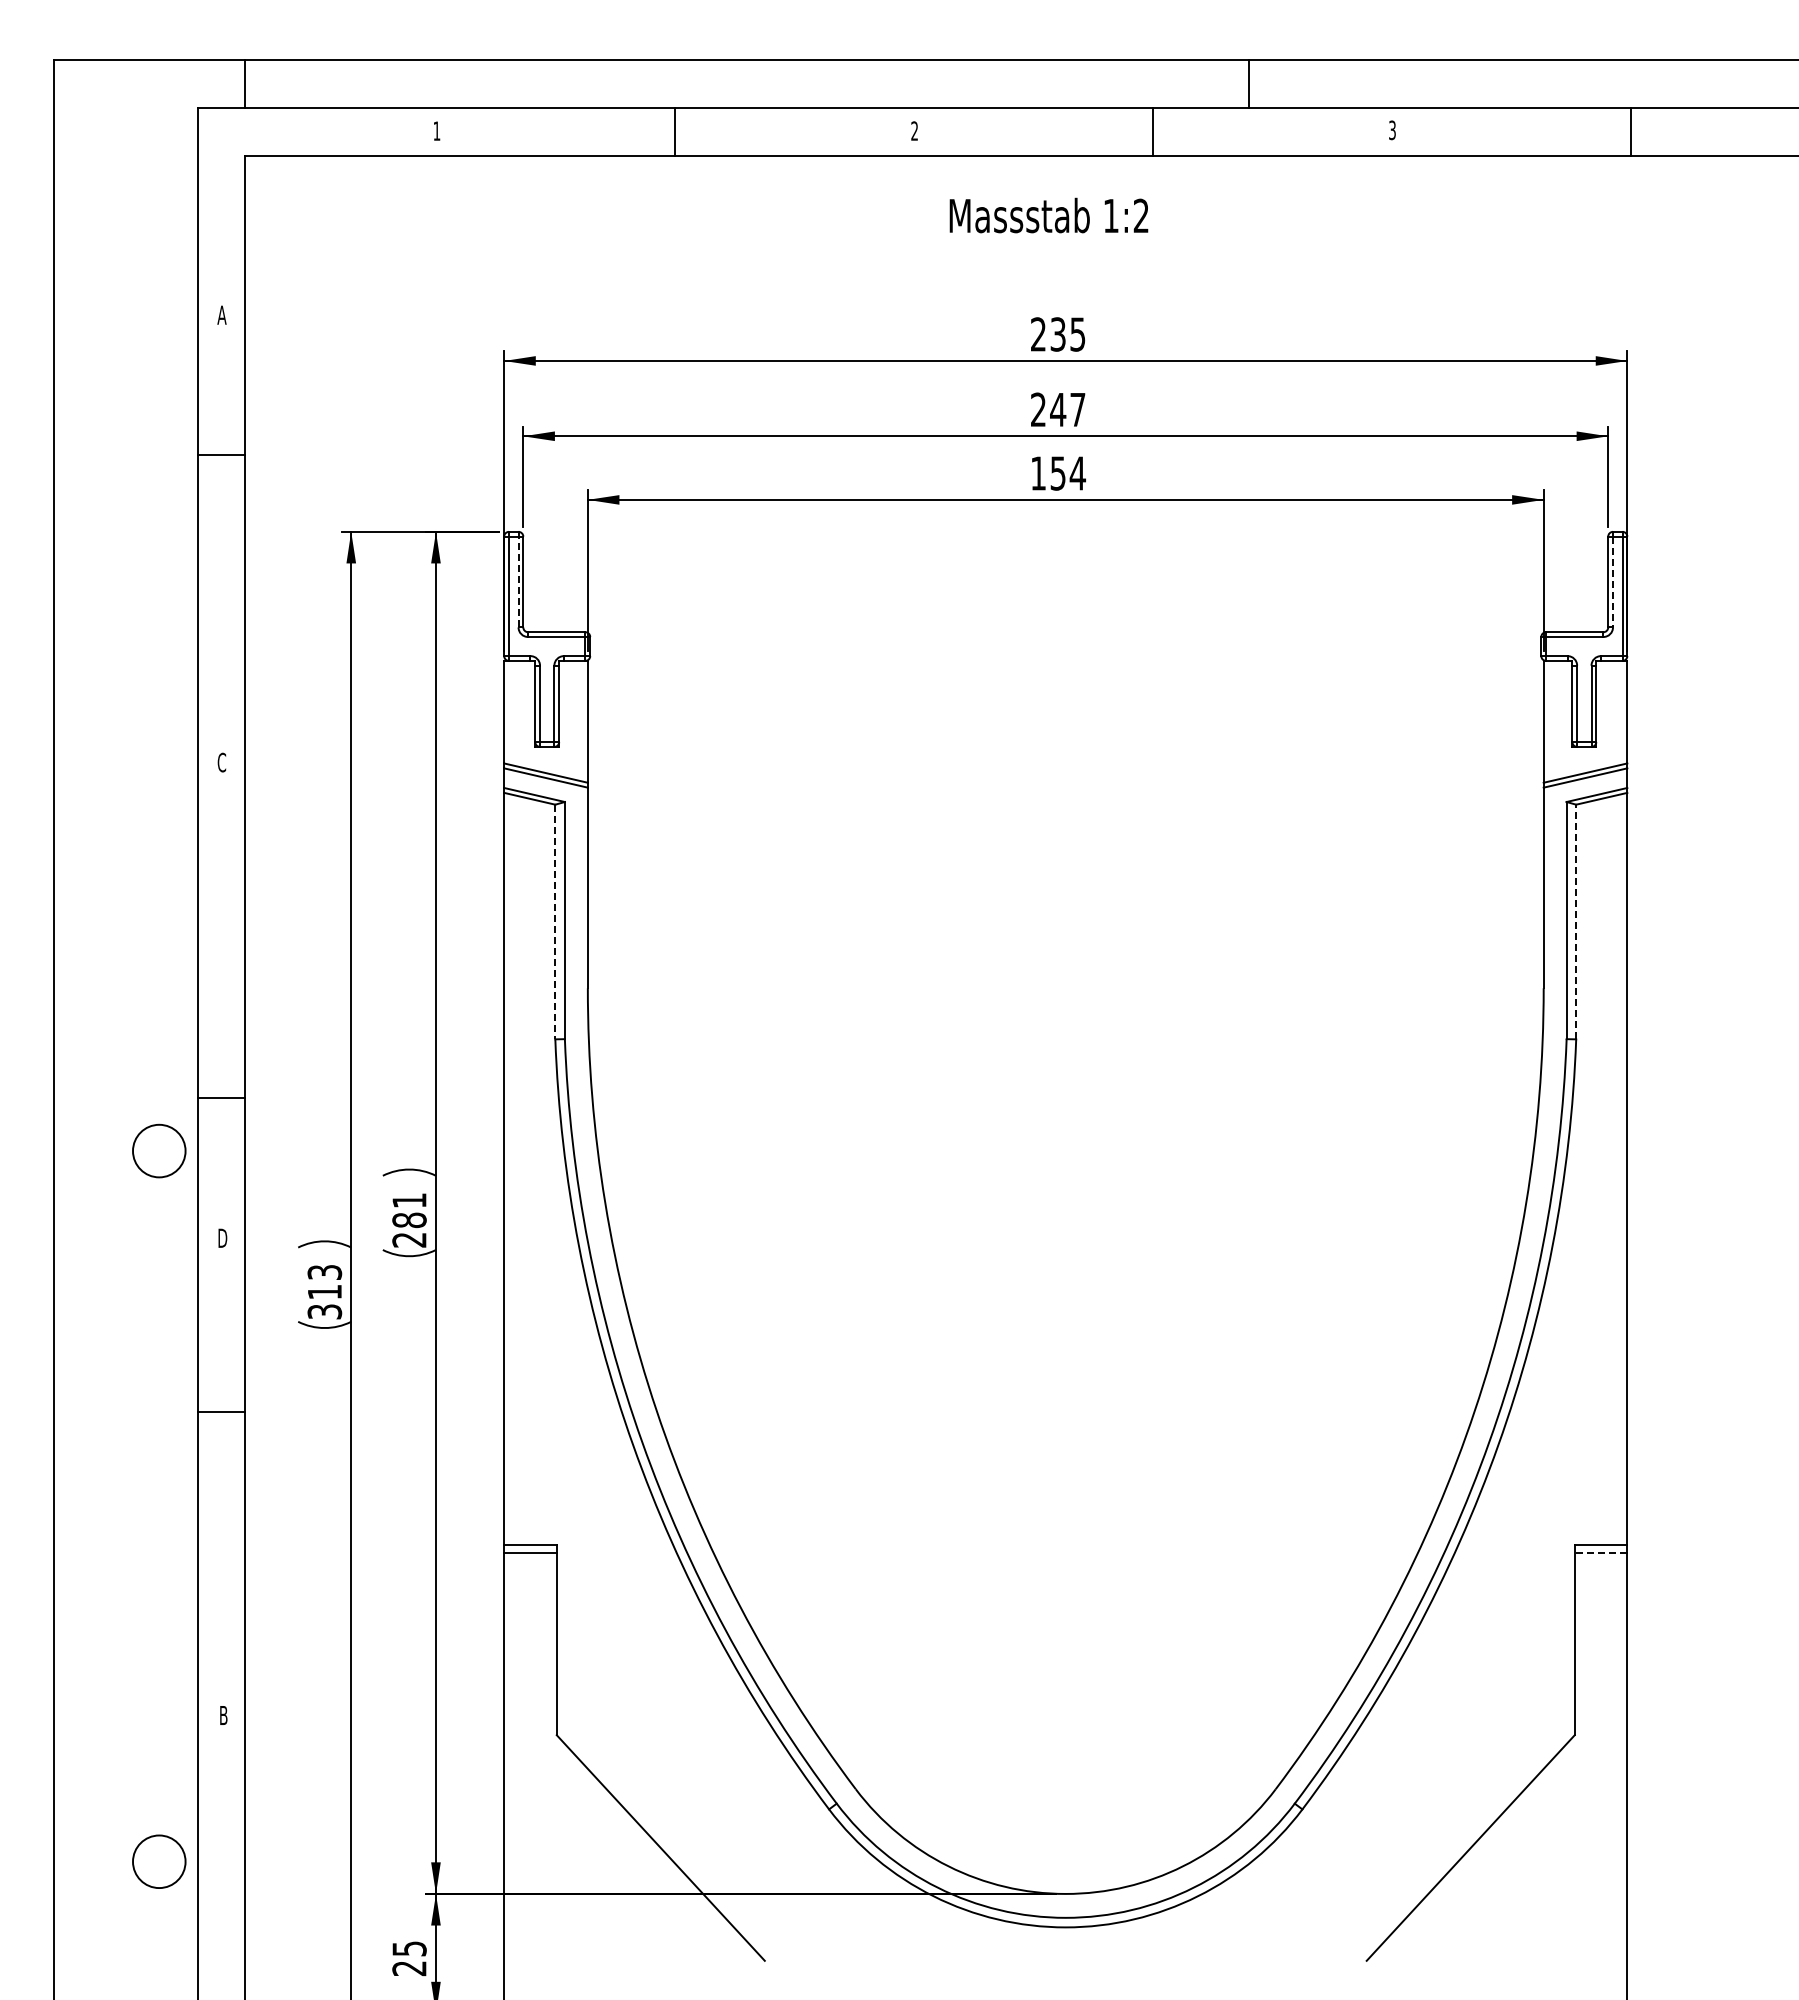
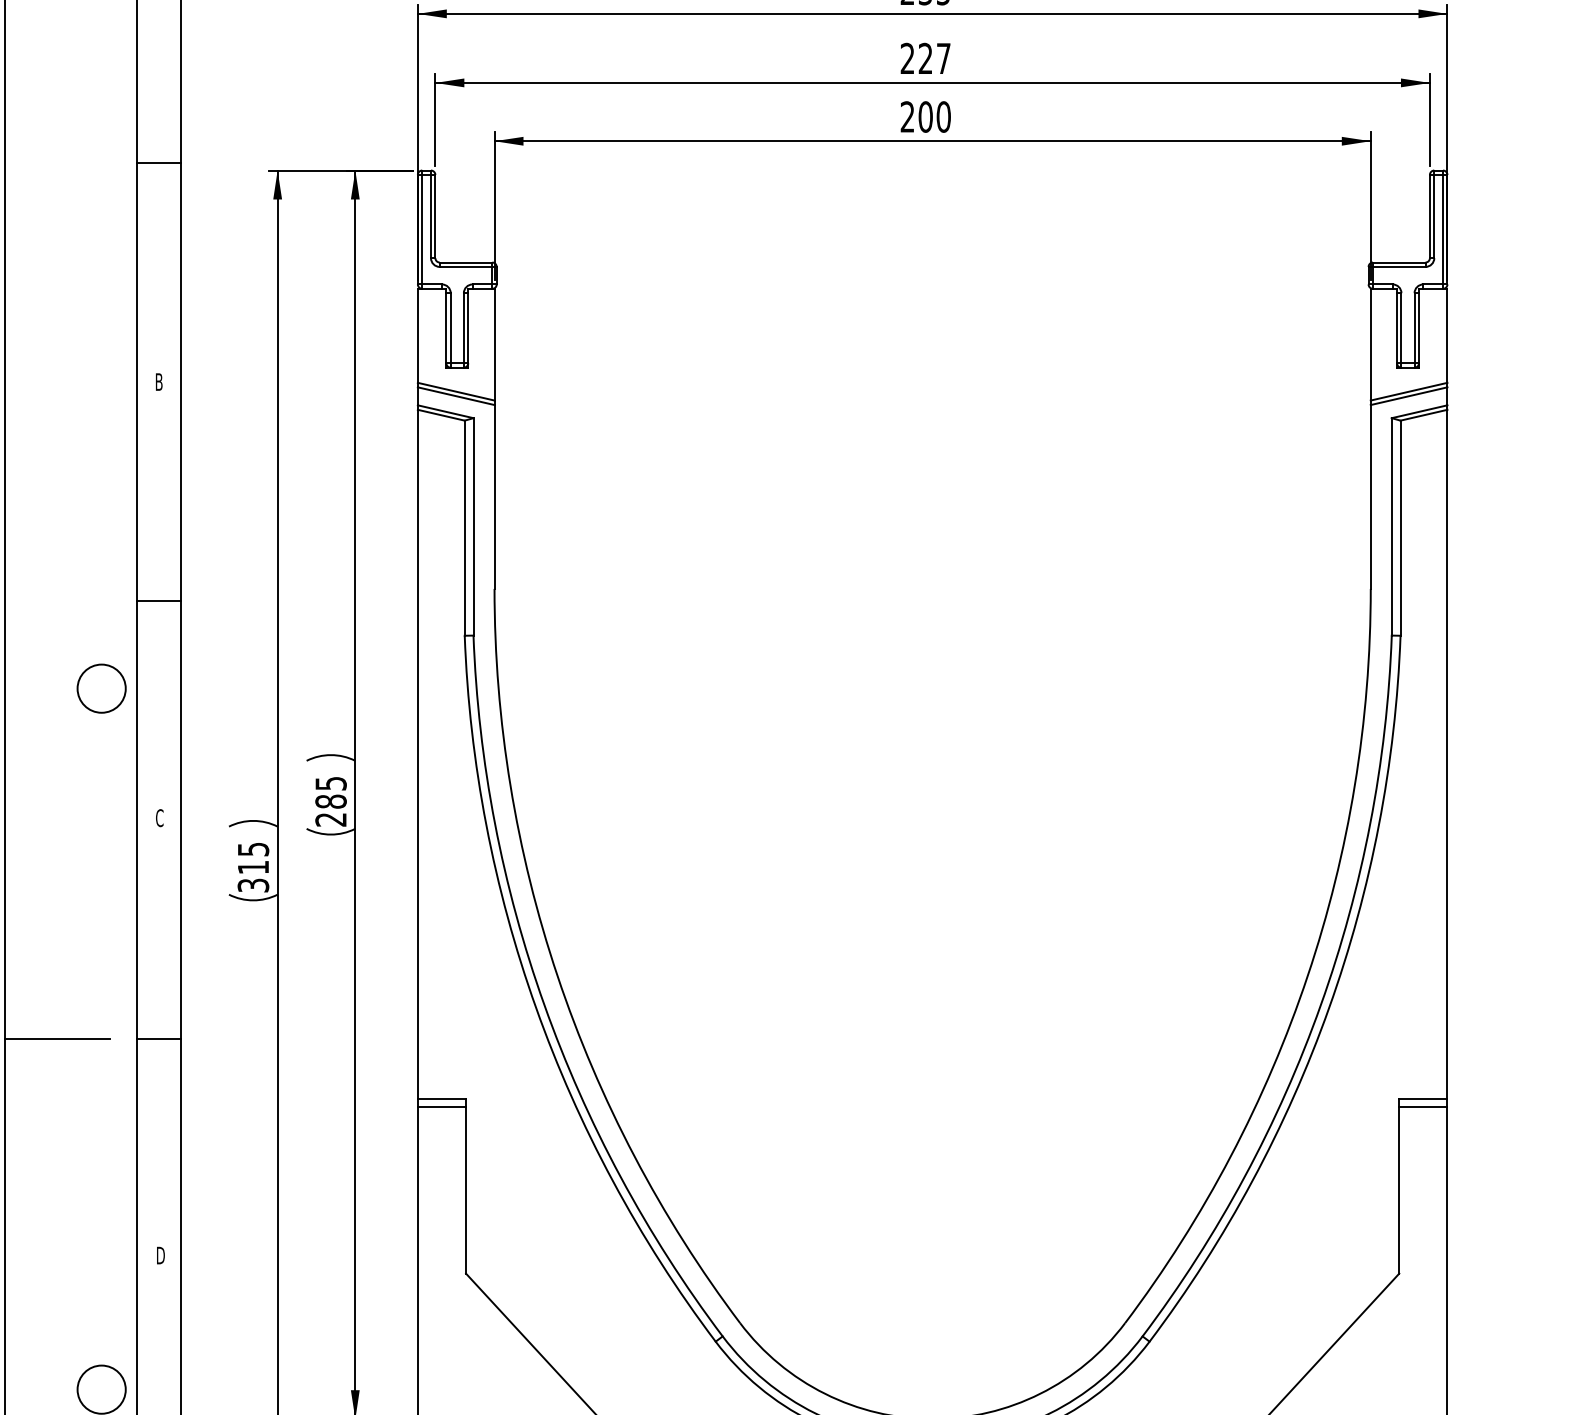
text: (1058, 409) -> (925, 58), 247 -> 227
line: (221, 454) -> (158, 162), moved
text: (1058, 473) -> (925, 117), 154 -> 200
line: (518, 581) -> (430, 216), dashed -> solid
line: (1613, 582) -> (1434, 216), dashed -> solid
text: (221, 762) -> (158, 381), C -> B
line: (1576, 921) -> (1400, 527), dashed -> solid
line: (555, 922) -> (464, 528), dashed -> solid
line: (221, 1097) -> (158, 601), moved
circle: (159, 1150) -> (101, 688), moved
text: (409, 1200) -> (331, 783), 281 -> 285
text: (222, 1238) -> (159, 818), D -> C
text: (324, 1272) -> (253, 849), 313 -> 315
line: (221, 1412) -> (158, 1039), moved
line: (111, 1479) -> (57, 1039), added
line: (1600, 1553) -> (1422, 1107), dashed -> solid
text: (223, 1715) -> (160, 1255), B -> D

